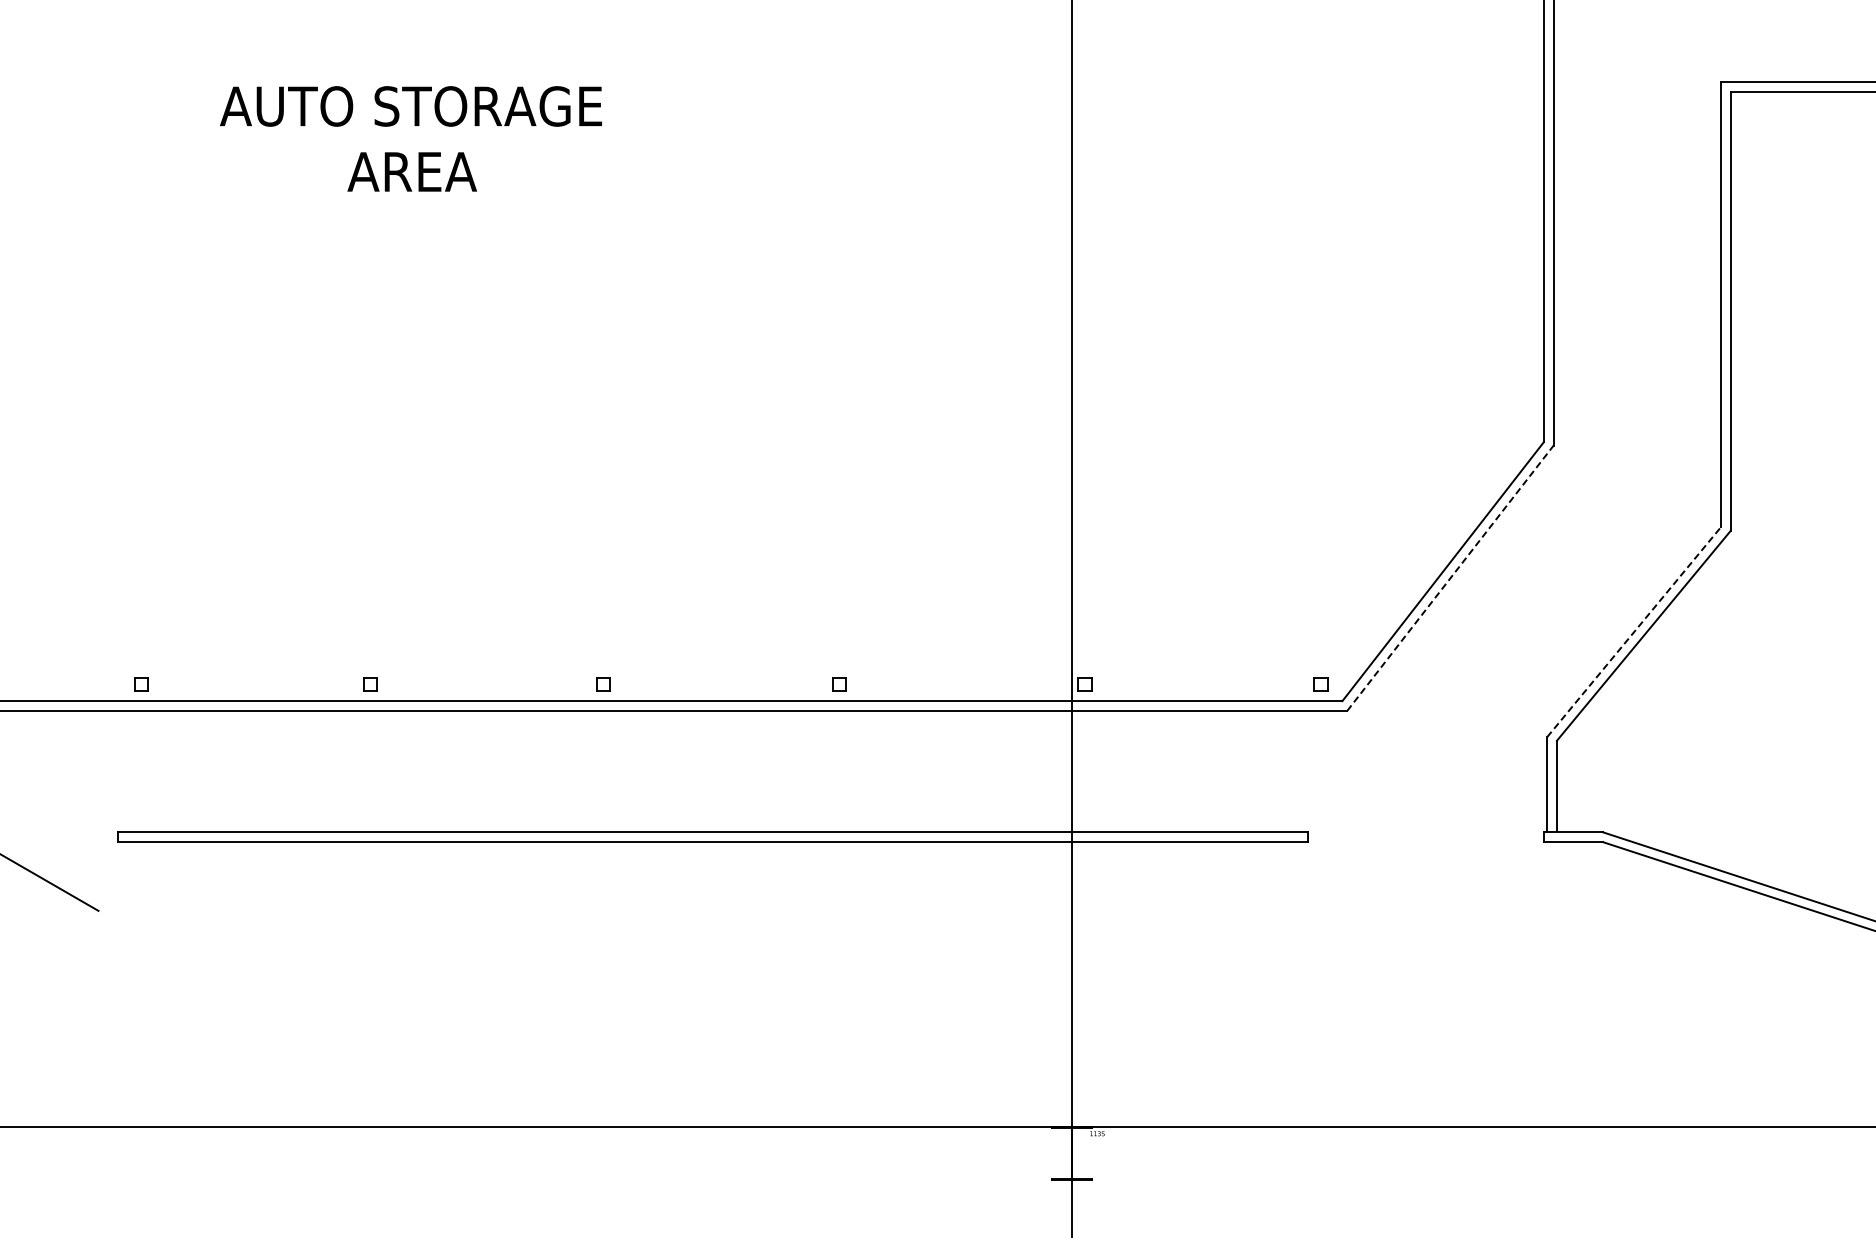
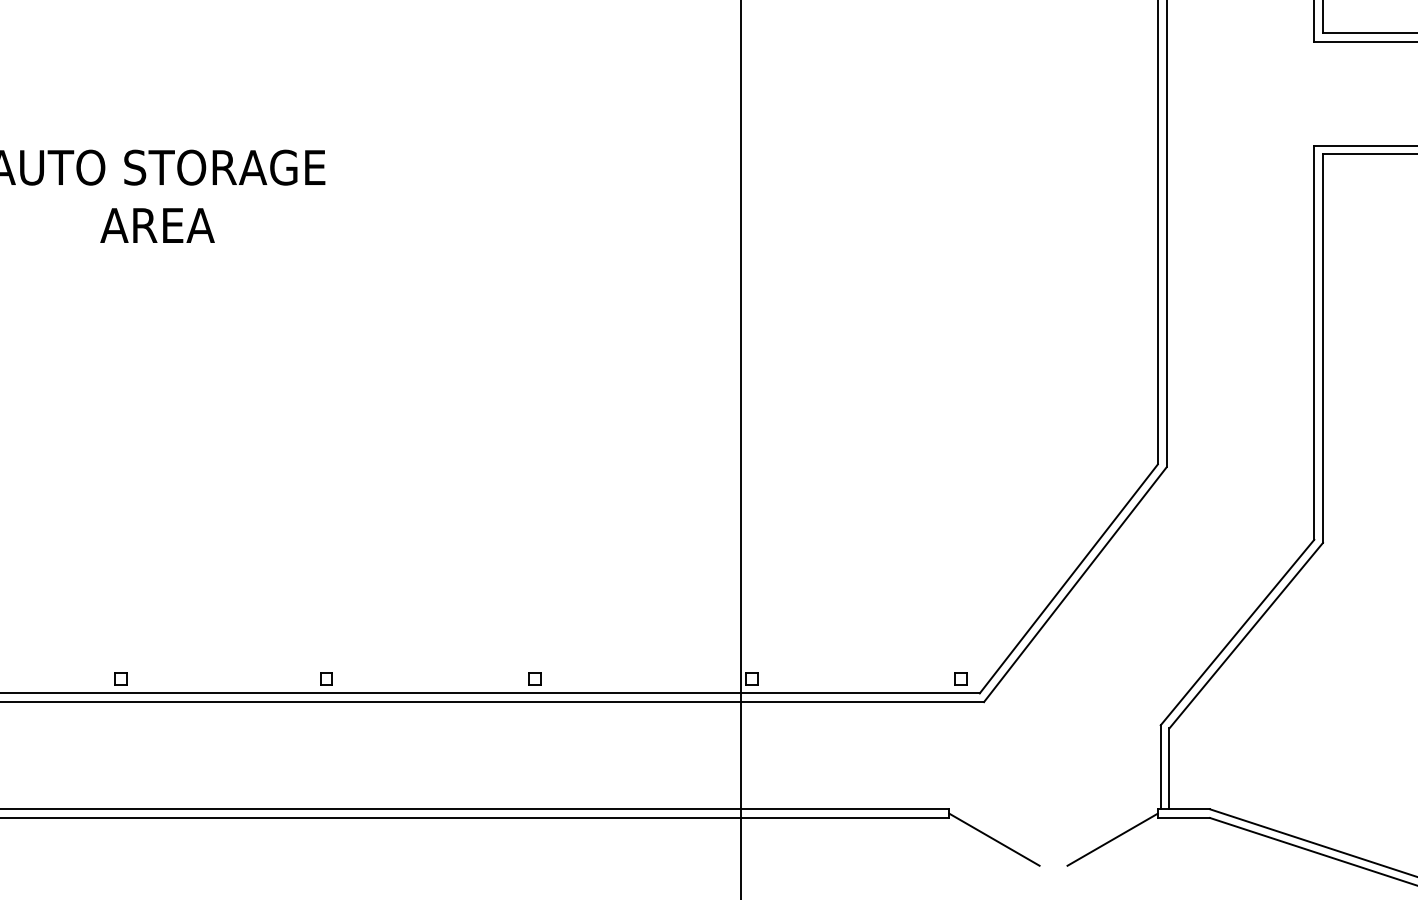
line: (1450, 577) -> (1075, 584), dashed -> solid
line: (1634, 631) -> (1238, 631), dashed -> solid
line: (1358, 866) -> (994, 839), added
line: (1492, 866) -> (1112, 839), added

